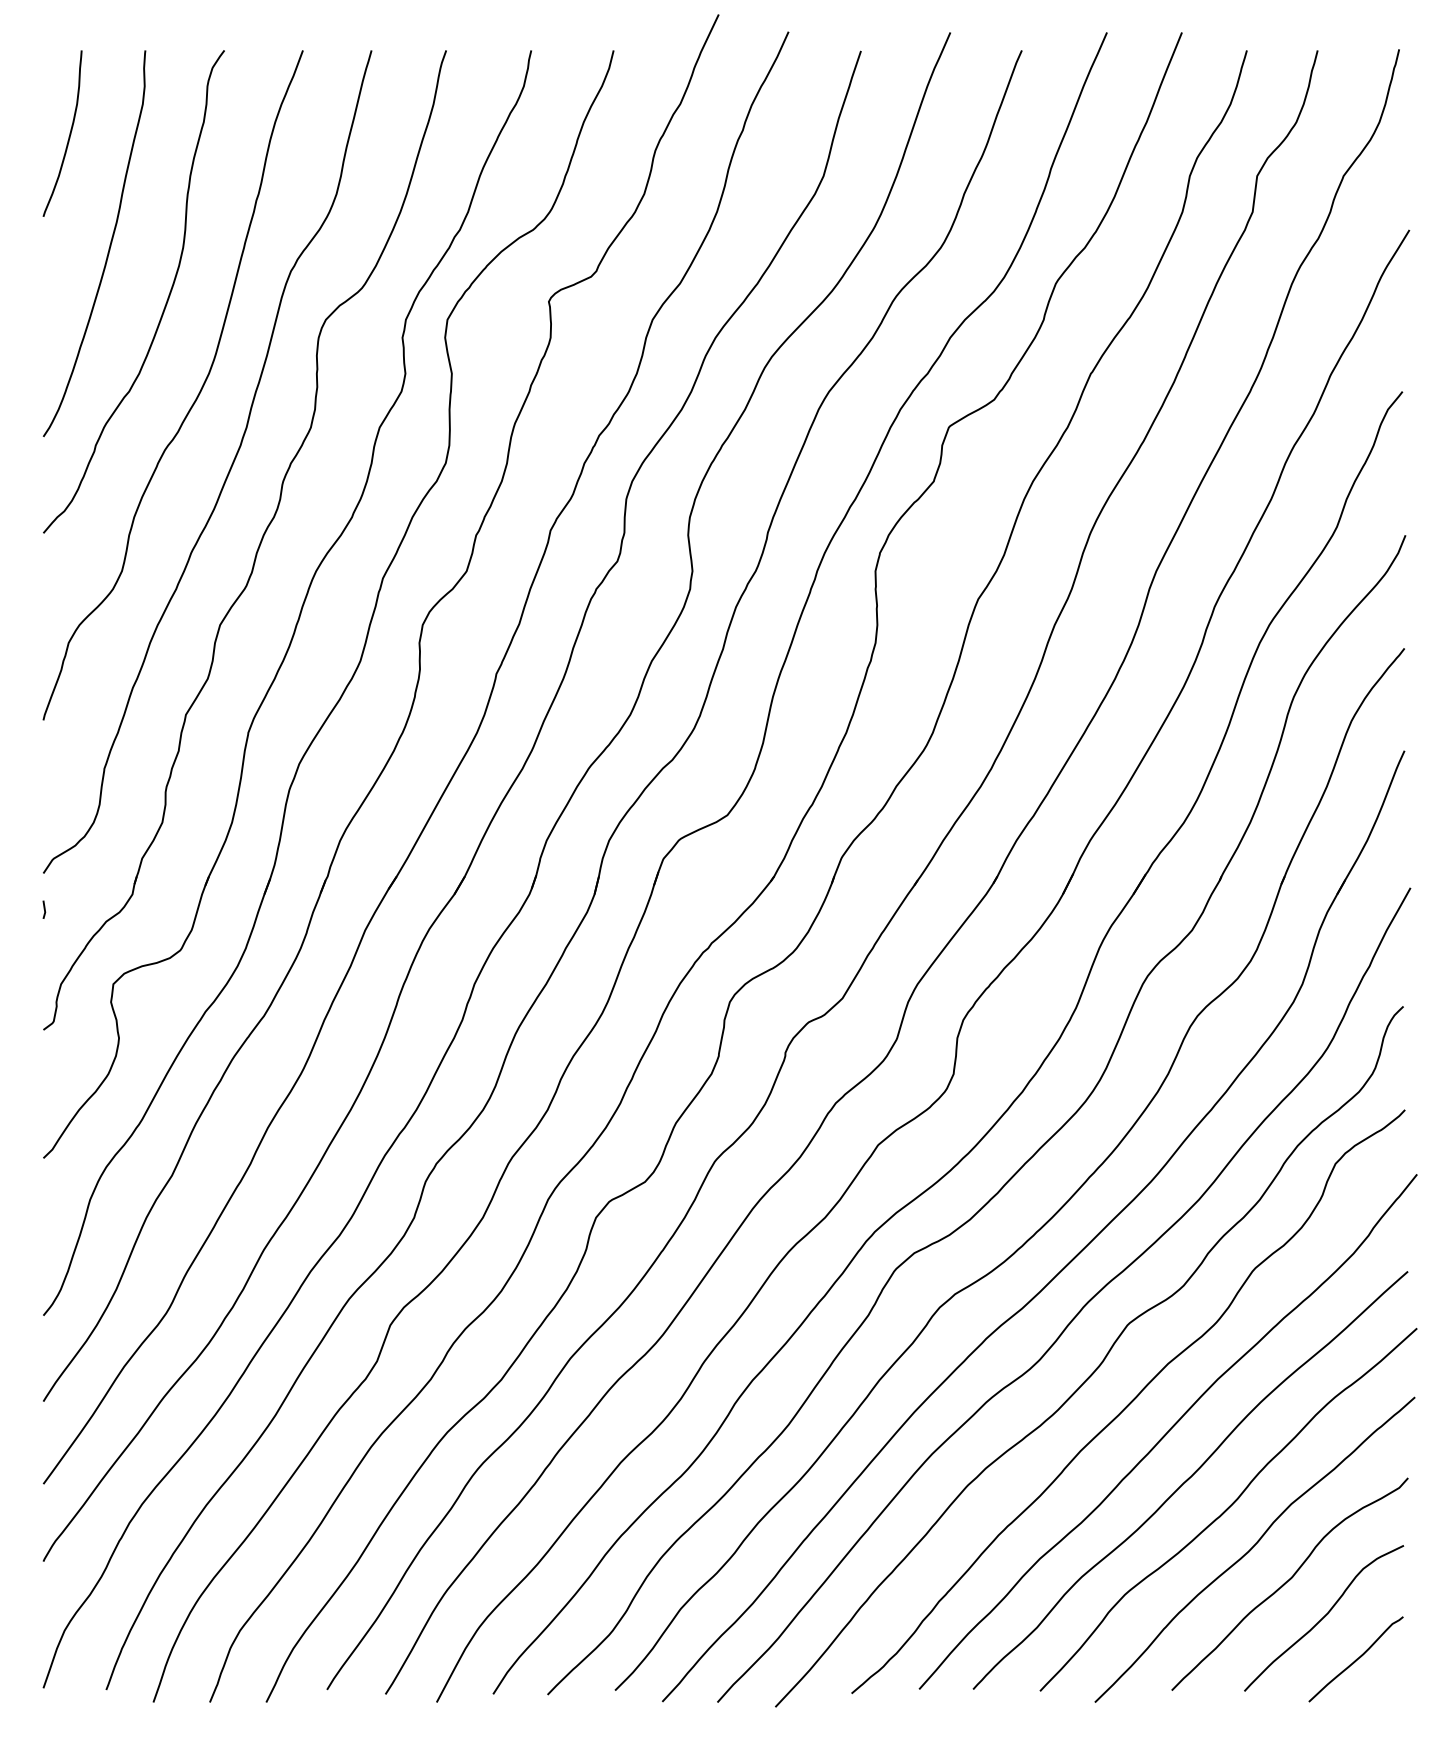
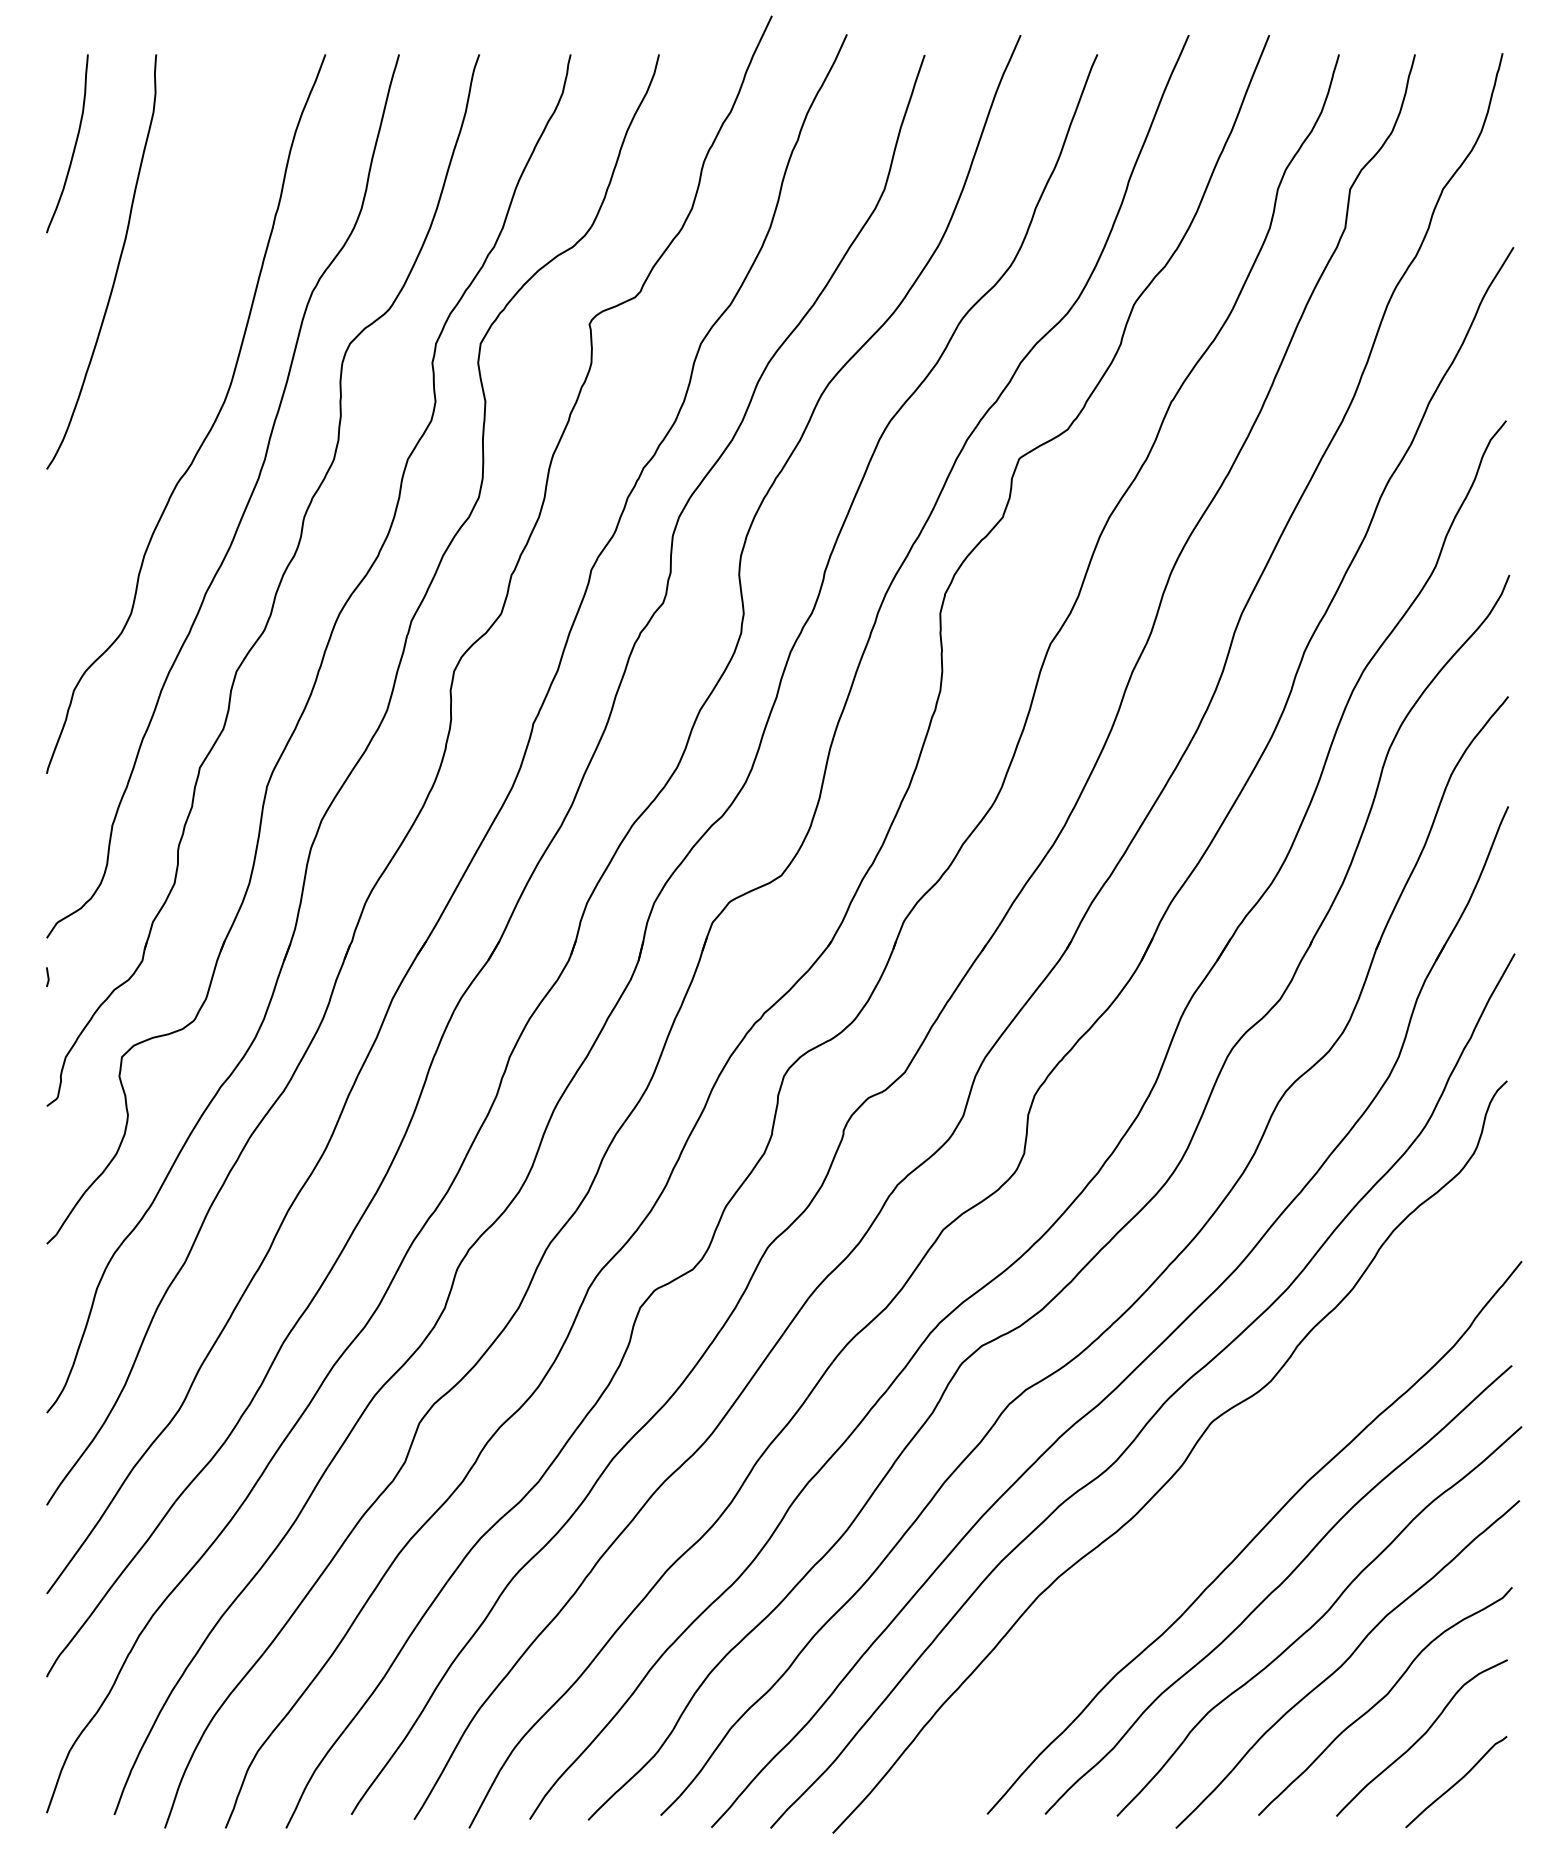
curve: (165, 303) -> (177, 326), removed
curve: (1129, 1402) -> (1213, 1506), removed

